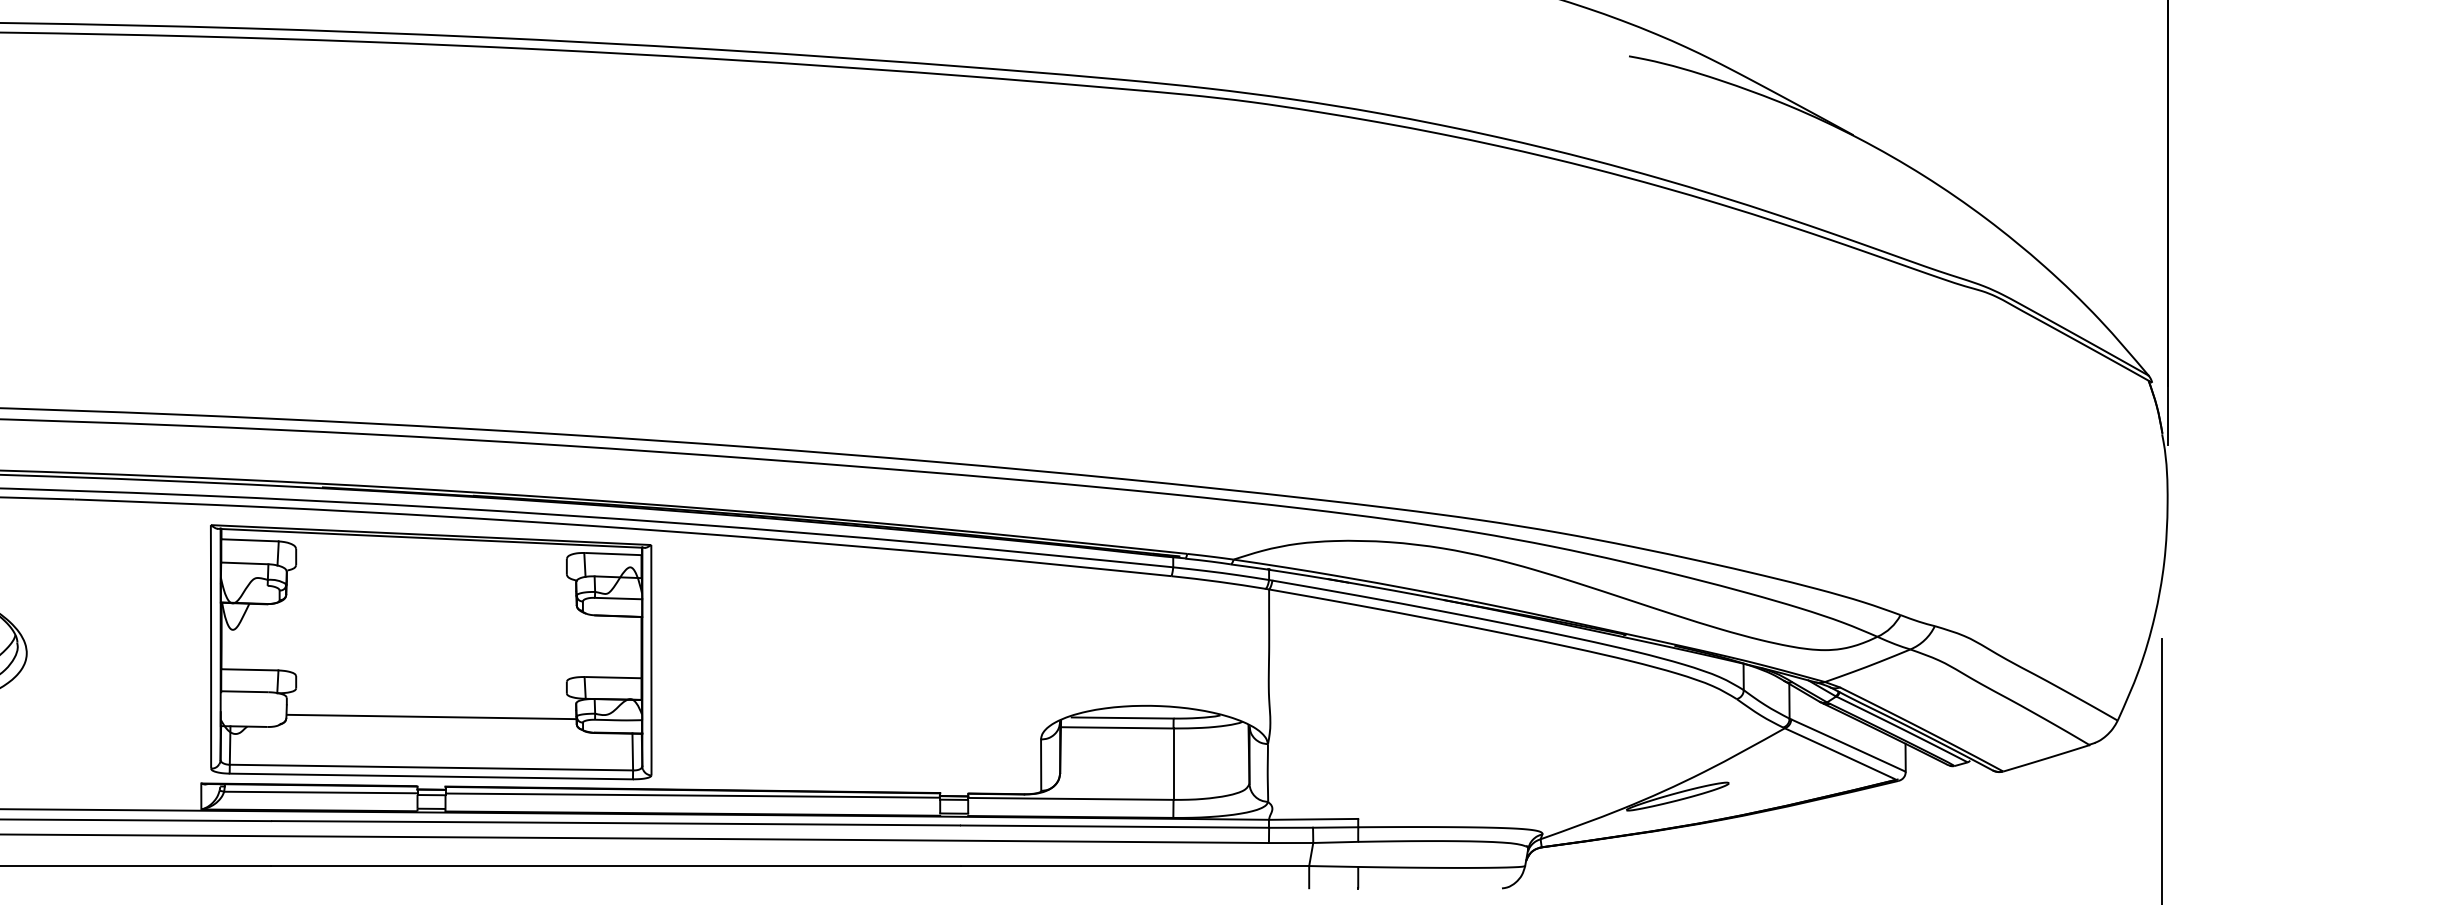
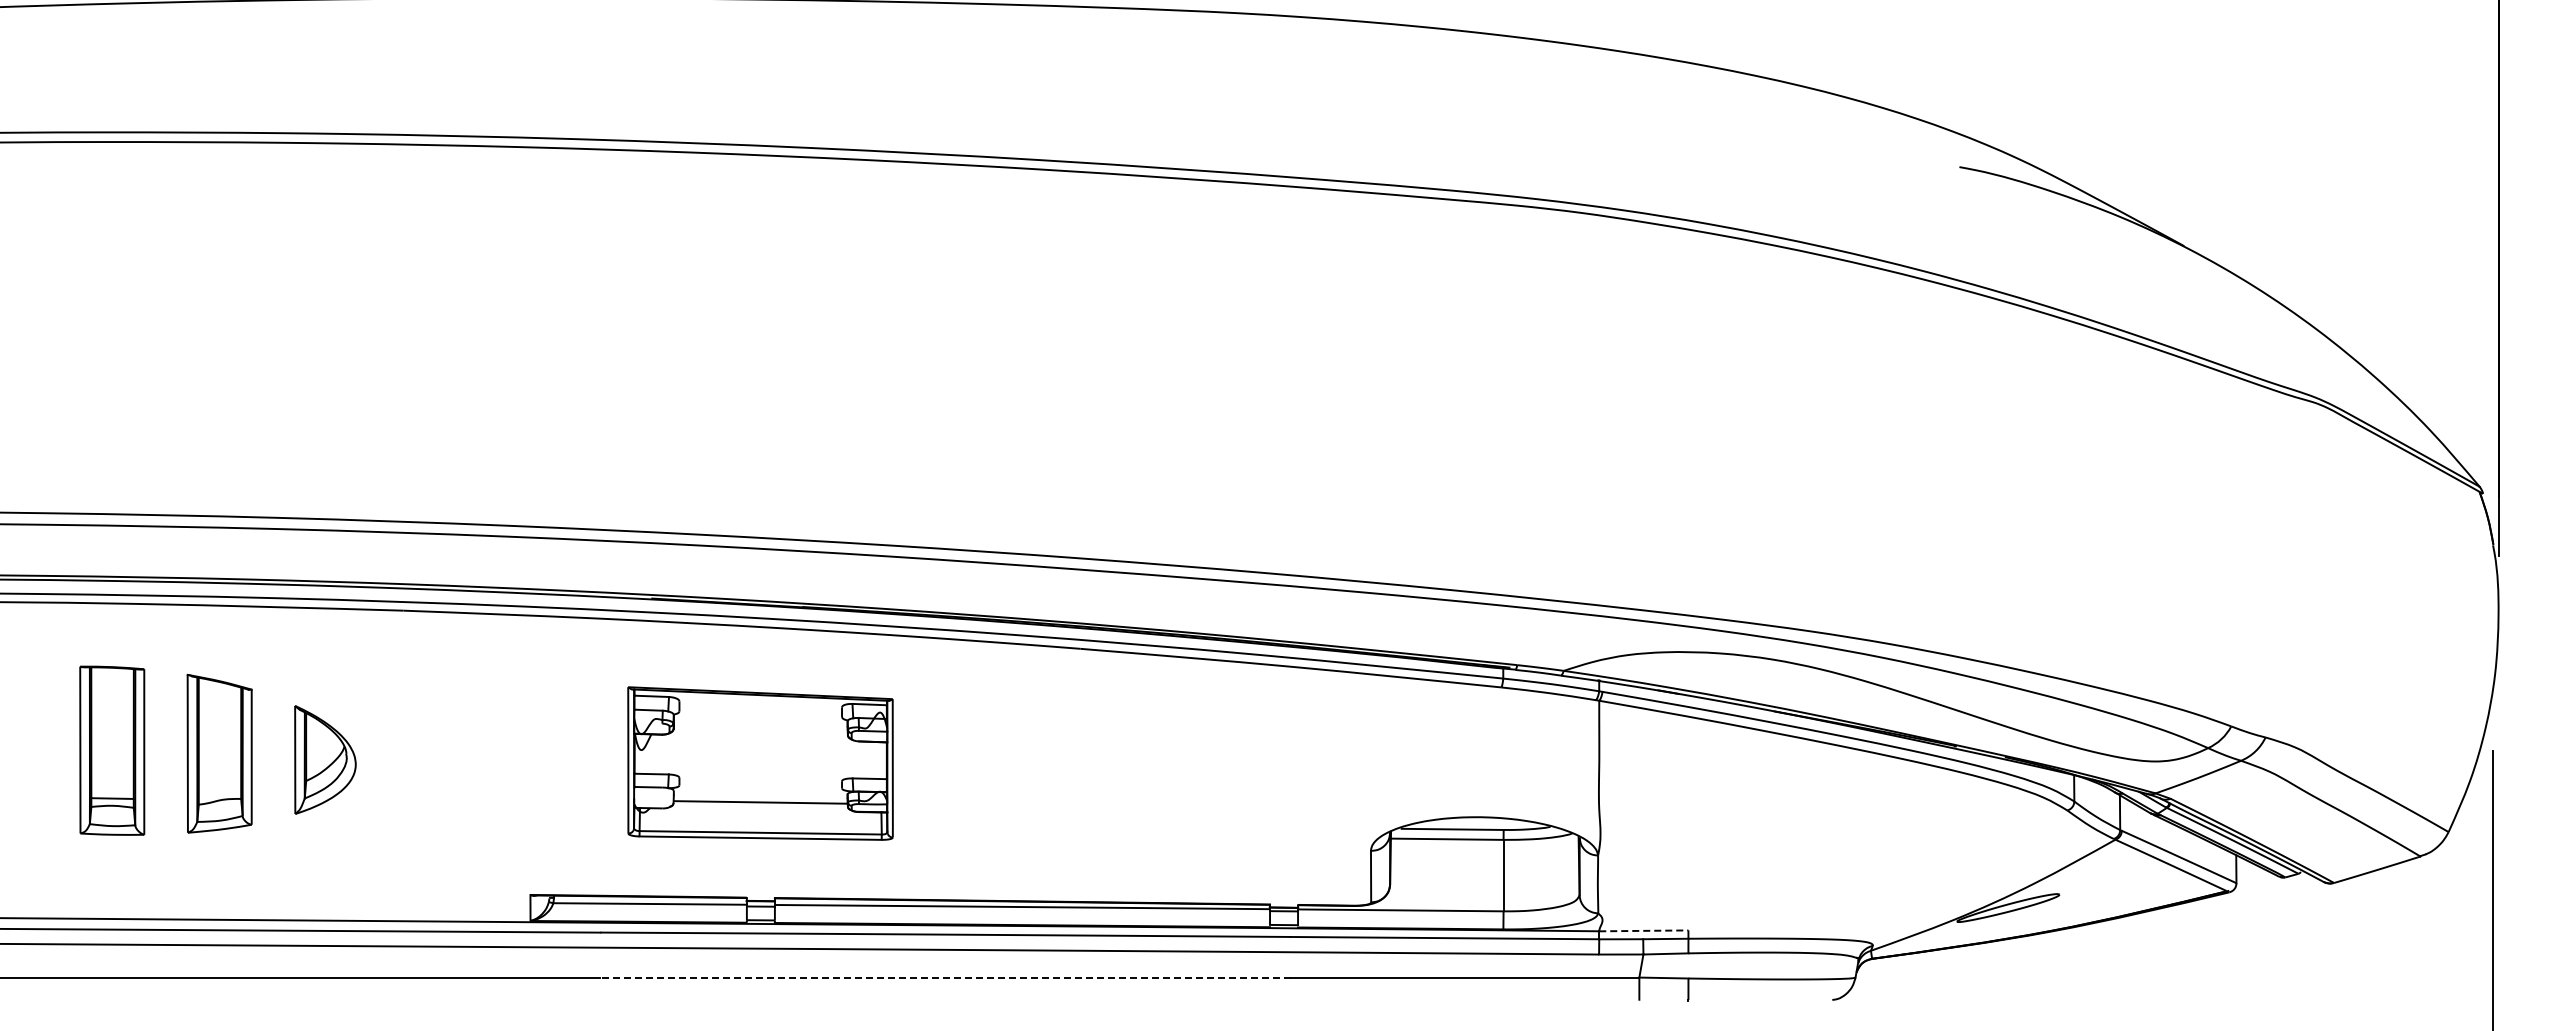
part: (431, 652) -> (760, 763), size x0.6
line: (1313, 819) -> (1643, 930), solid -> dashed
line: (615, 865) -> (945, 977), solid -> dashed

